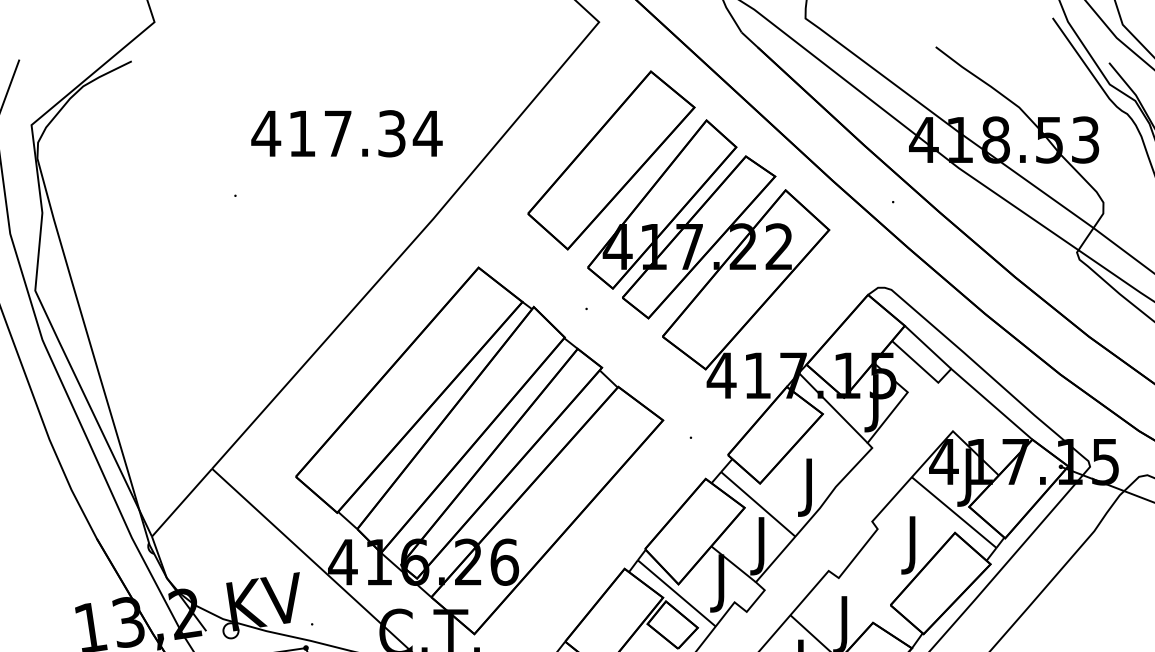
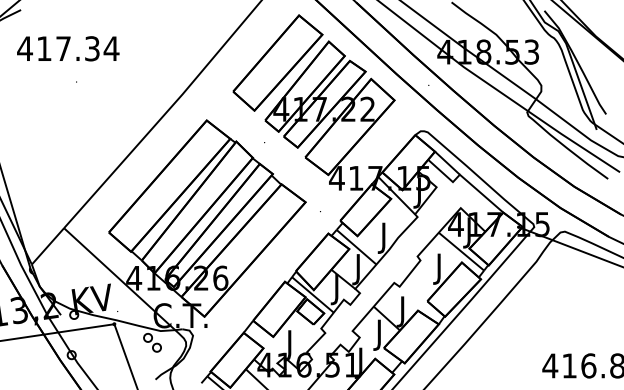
text: (347, 133) -> (68, 48), moved

